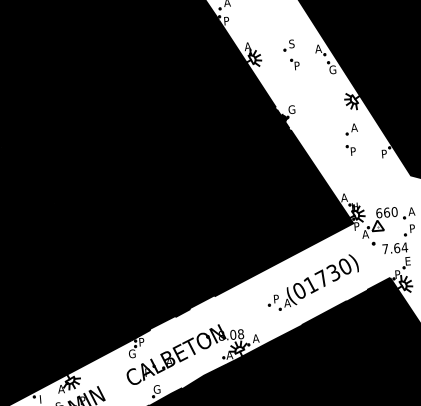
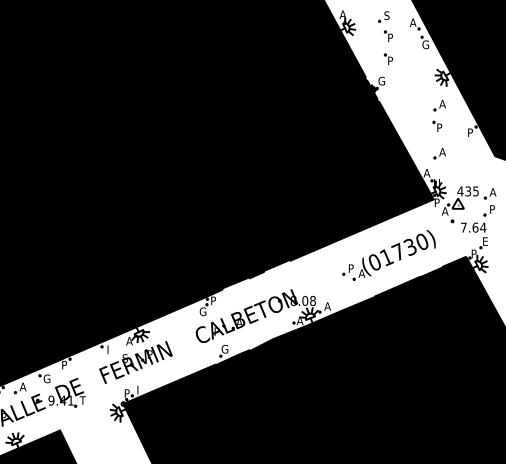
part: (295, 87) -> (387, 59), added
part: (355, 177) -> (439, 153), added
text: (387, 212) -> (468, 191), 660 -> 435

